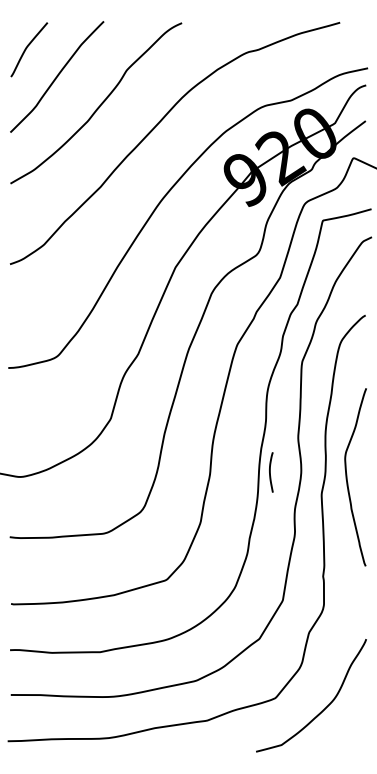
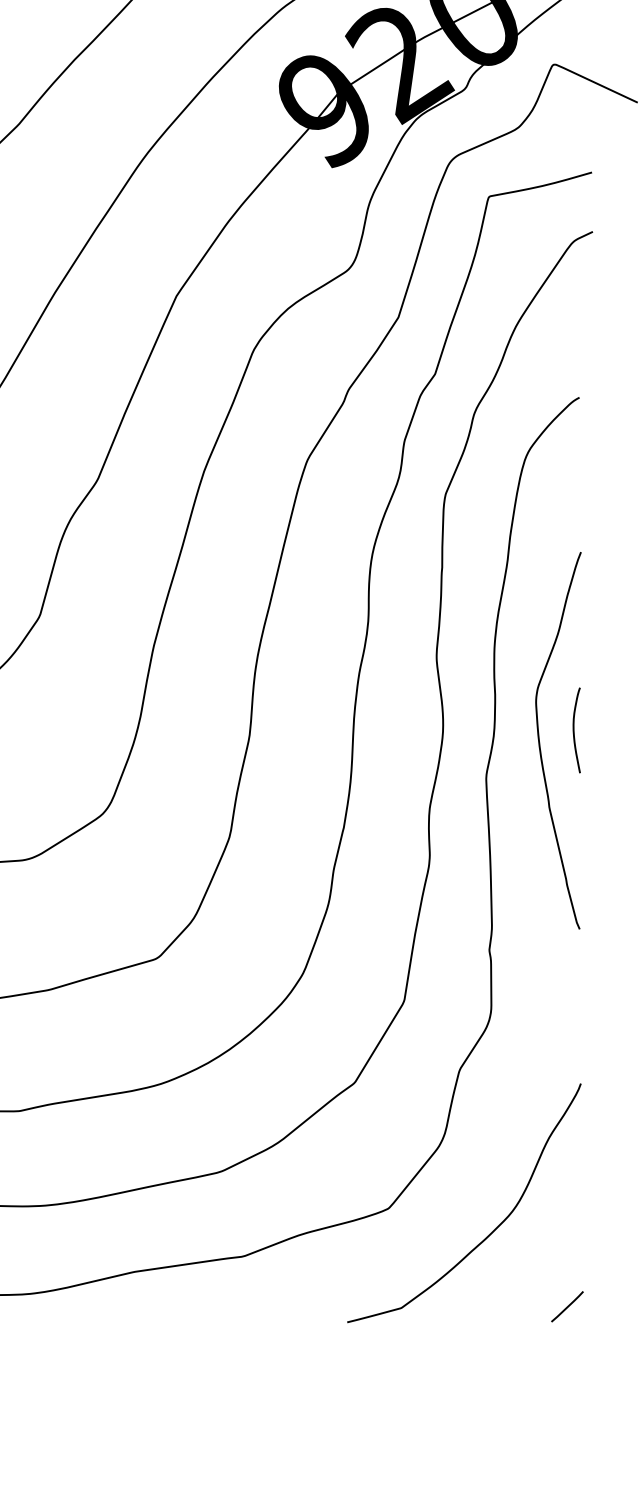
curve: (270, 472) -> (574, 730), moved
line: (359, 743) -> (566, 1304), added

